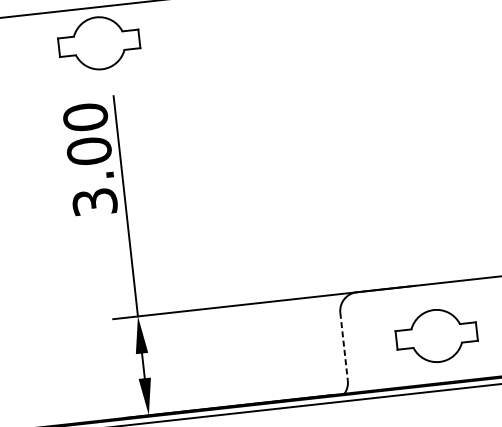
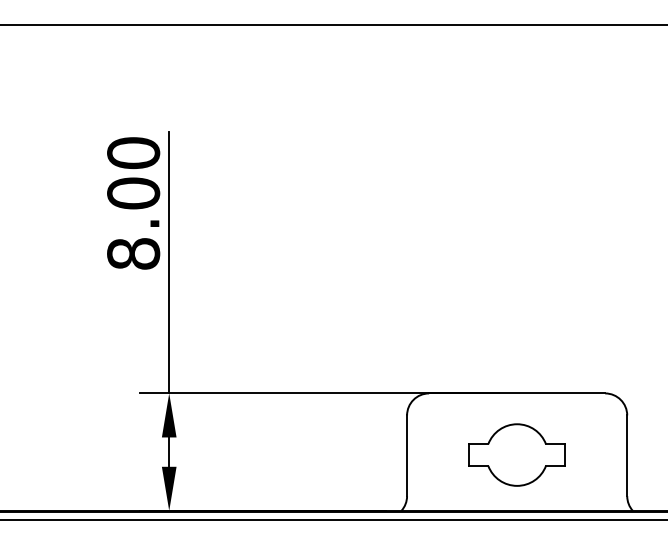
part: (98, 42) -> (158, 67), removed
text: (94, 201) -> (133, 253), 3.00 -> 8.00
line: (344, 347) -> (407, 456), dashed -> solid

